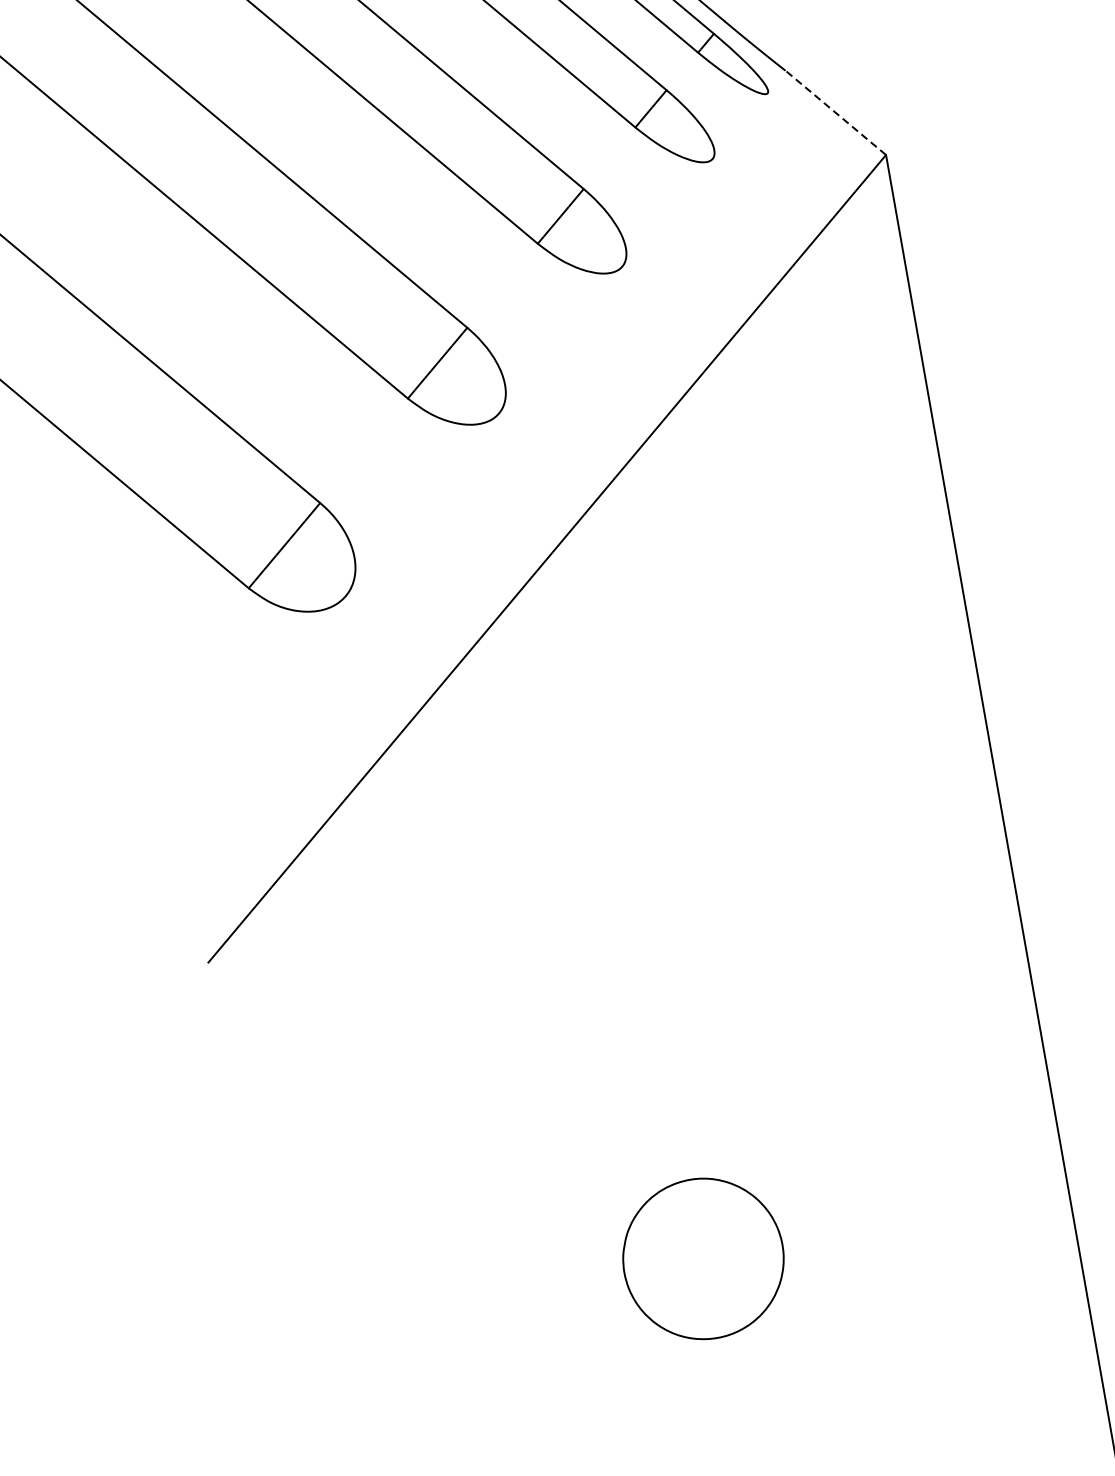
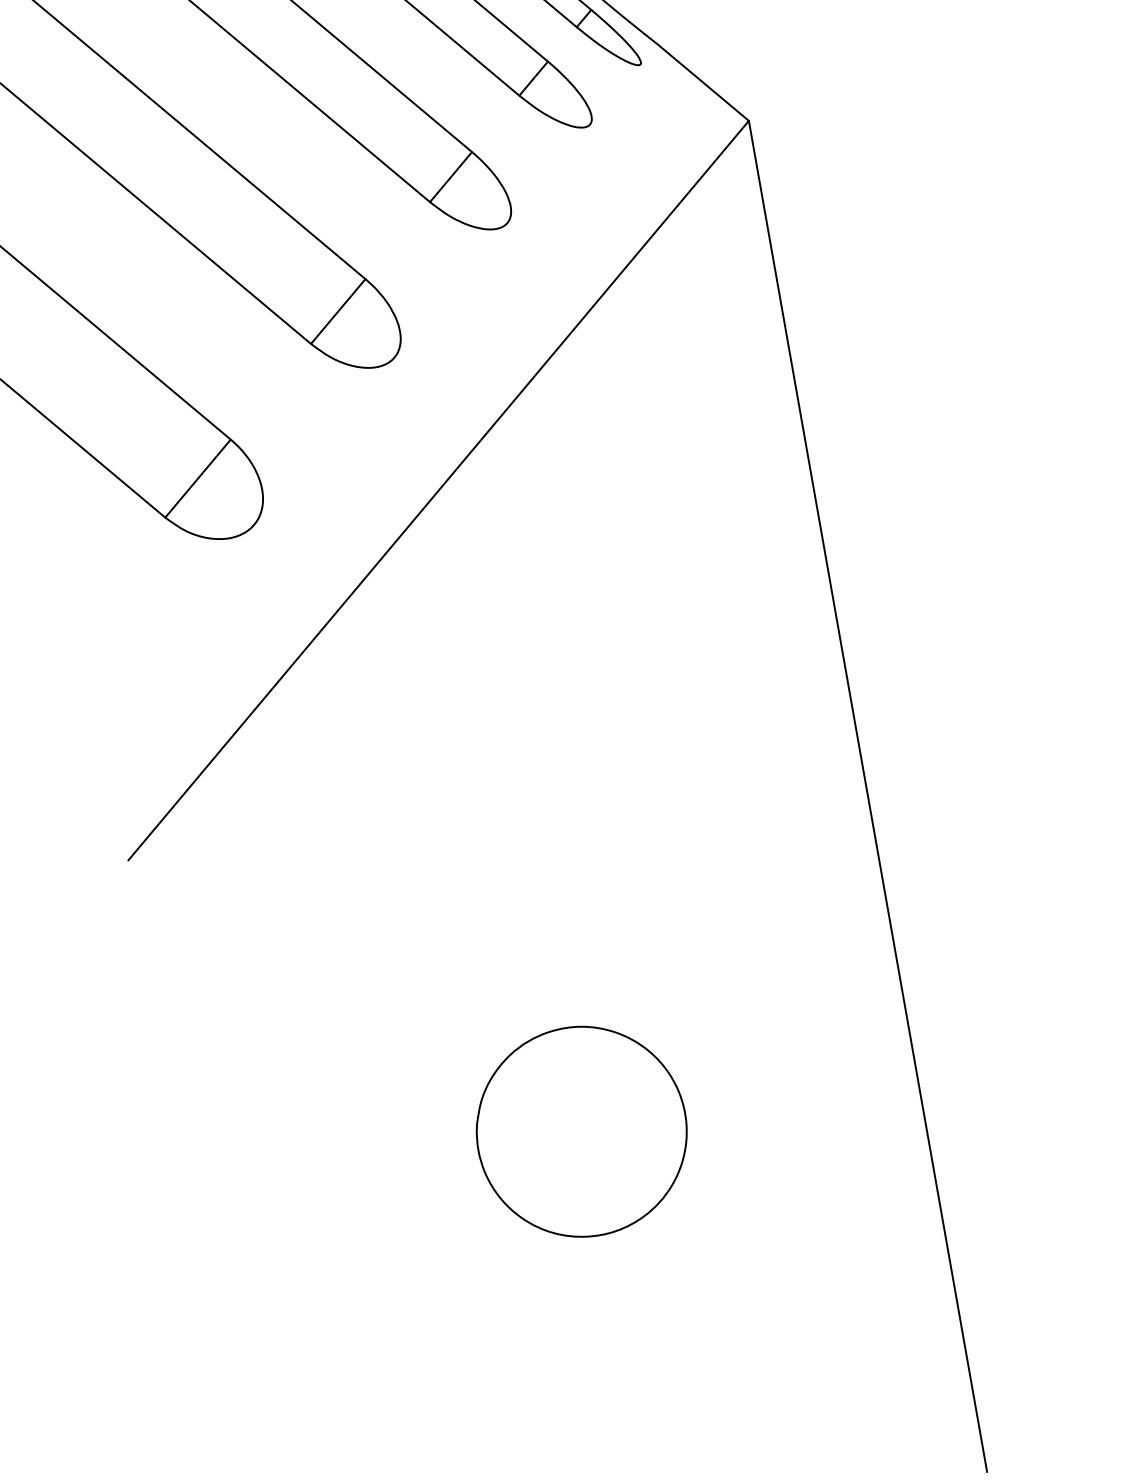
line: (835, 111) -> (702, 81), dashed -> solid
part: (703, 1258) -> (581, 1131), size x1.43

